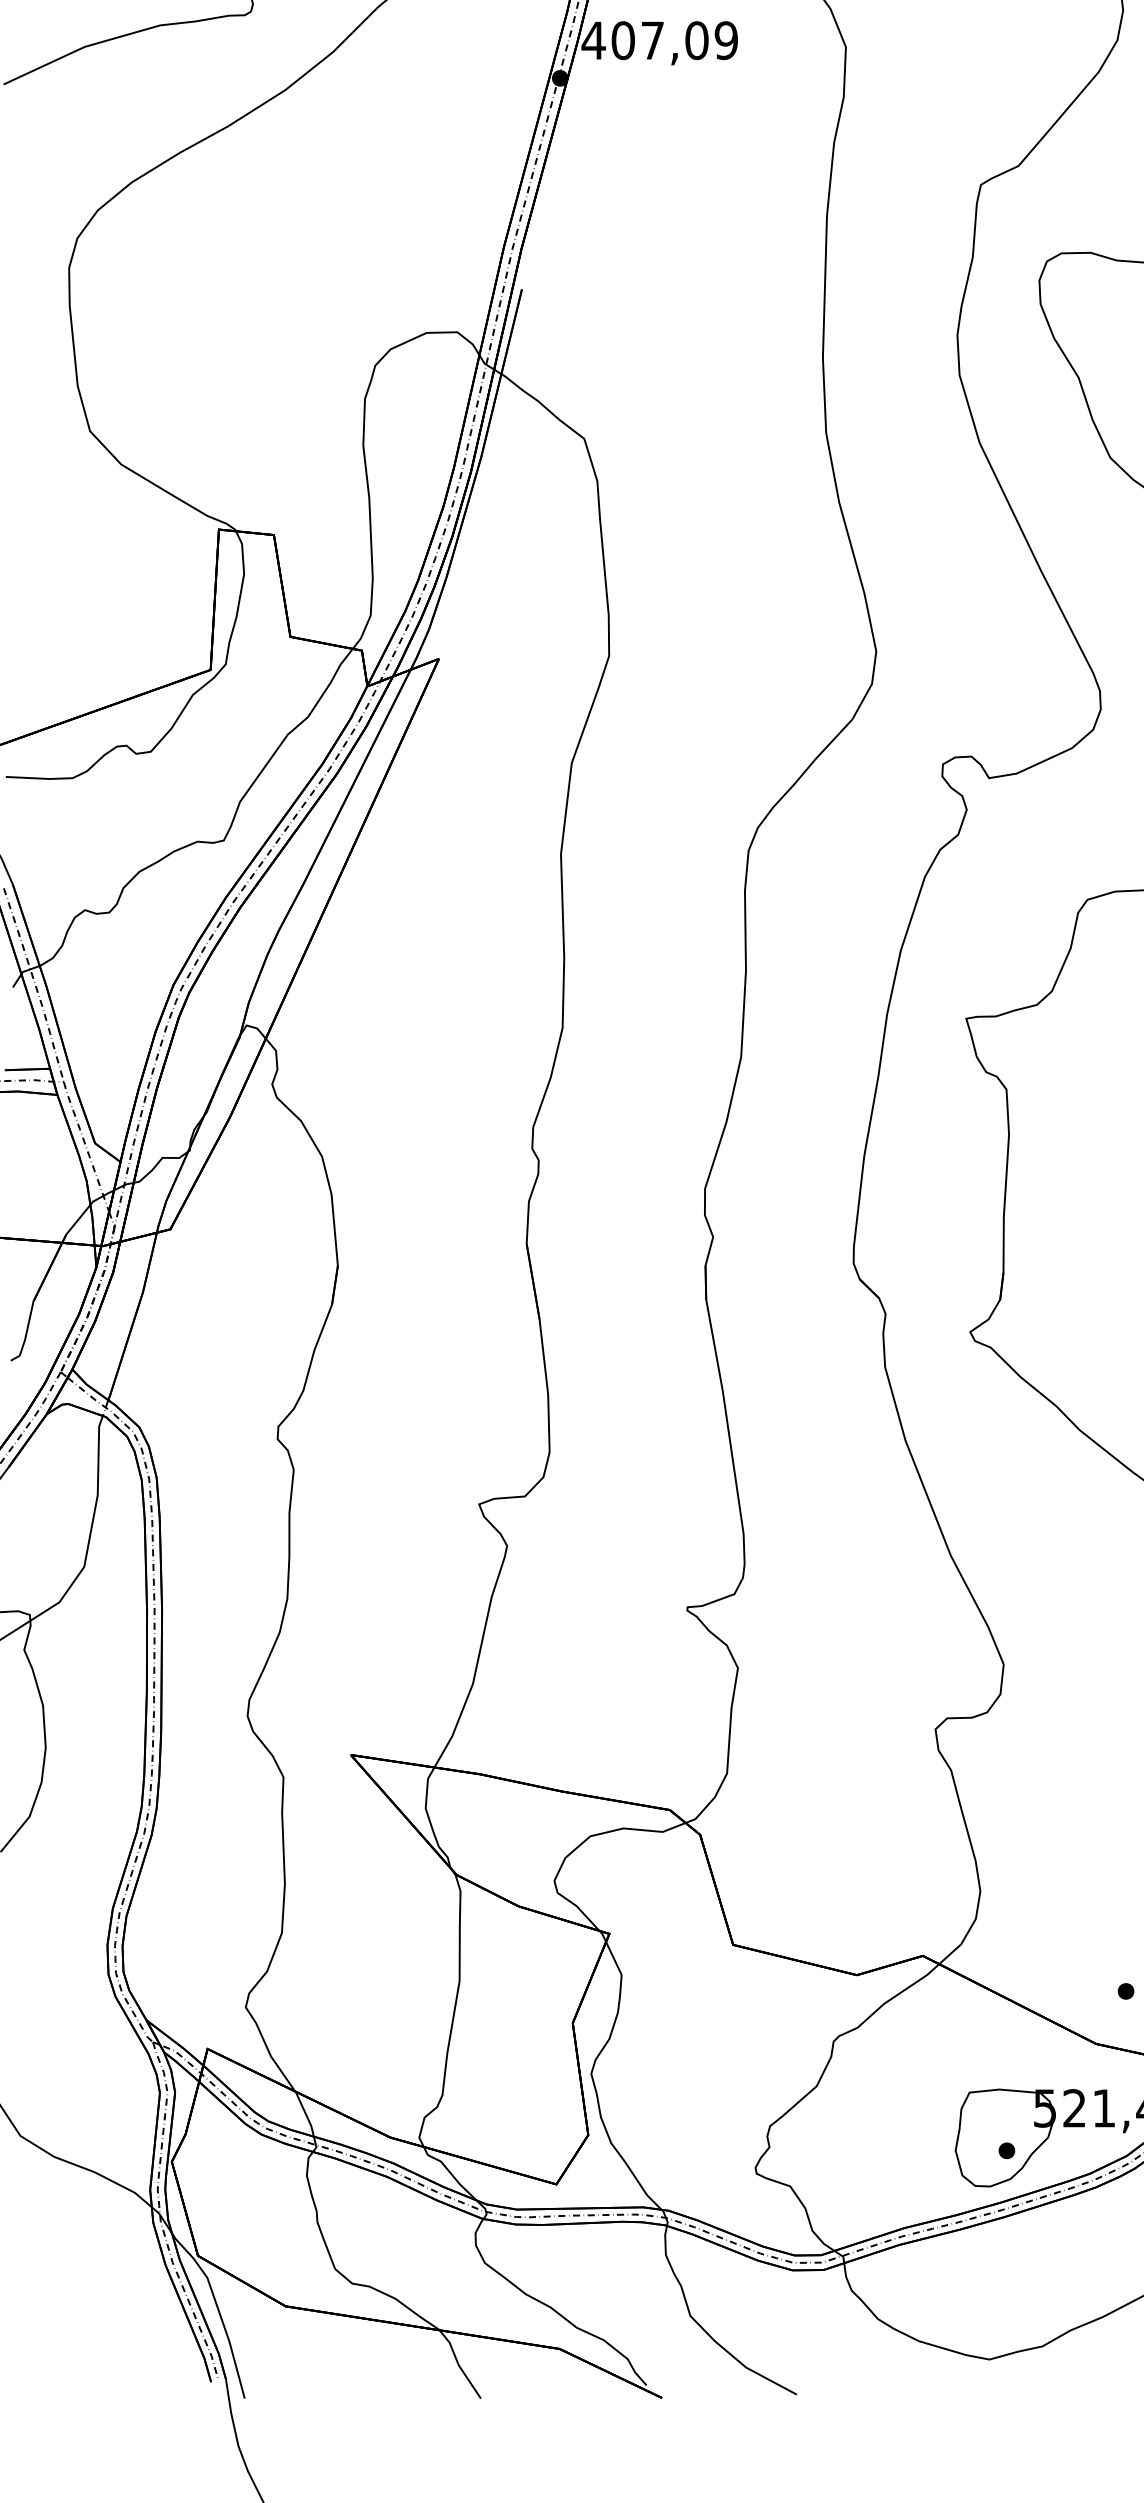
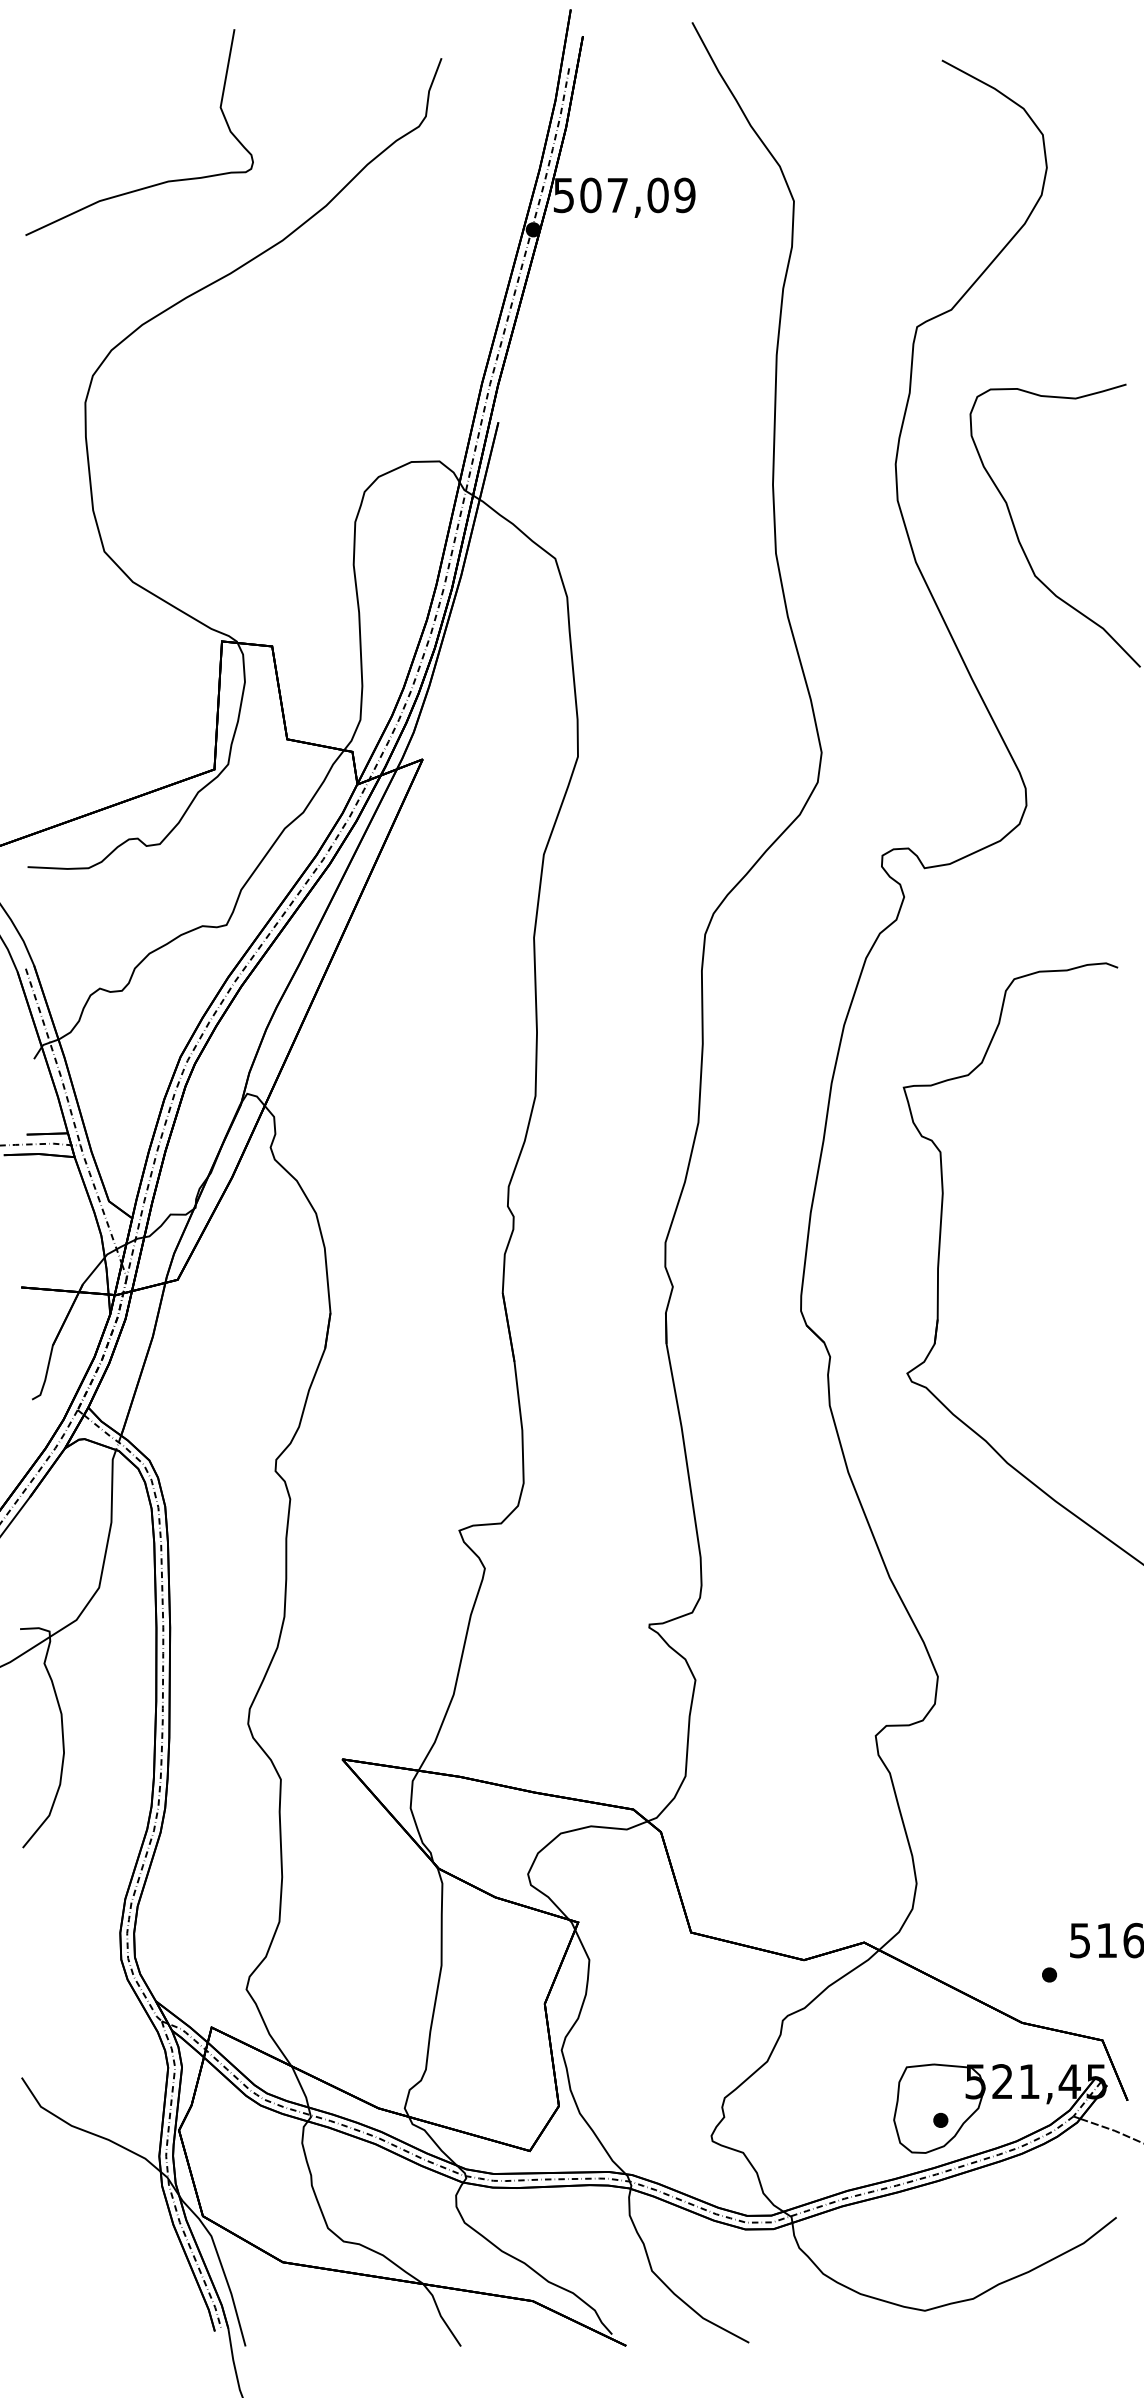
text: (593, 40) -> (563, 195), 407,09 -> 507,09

